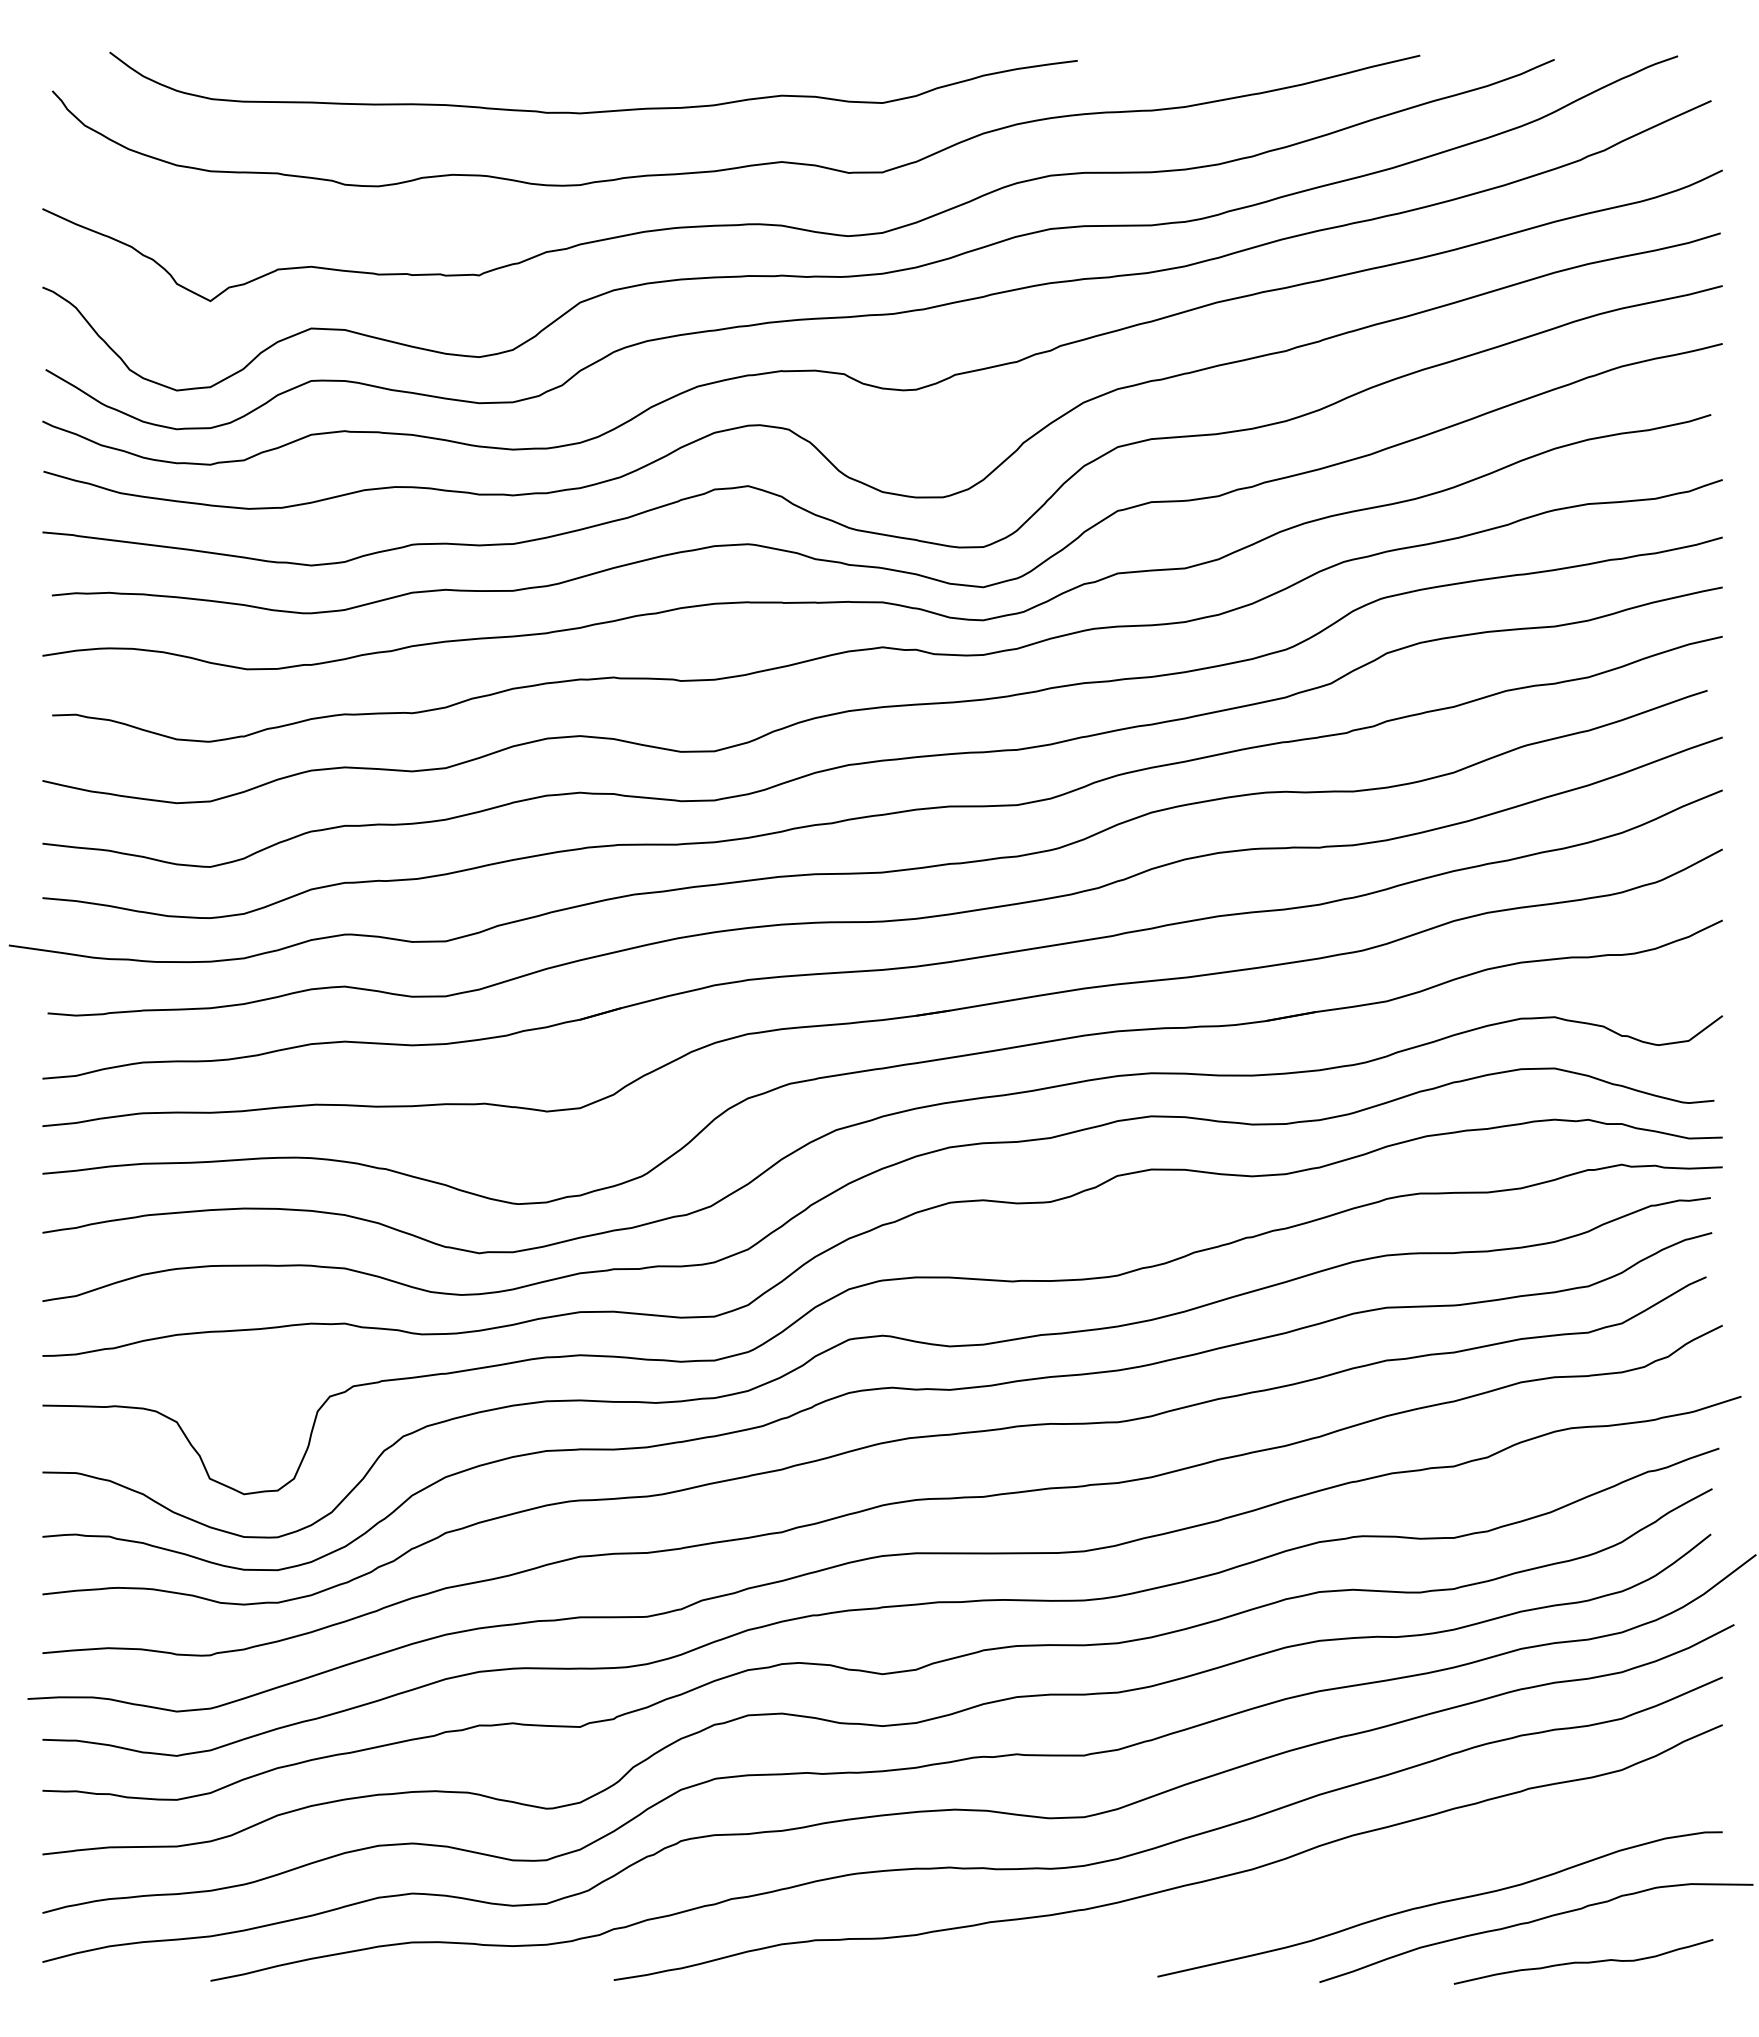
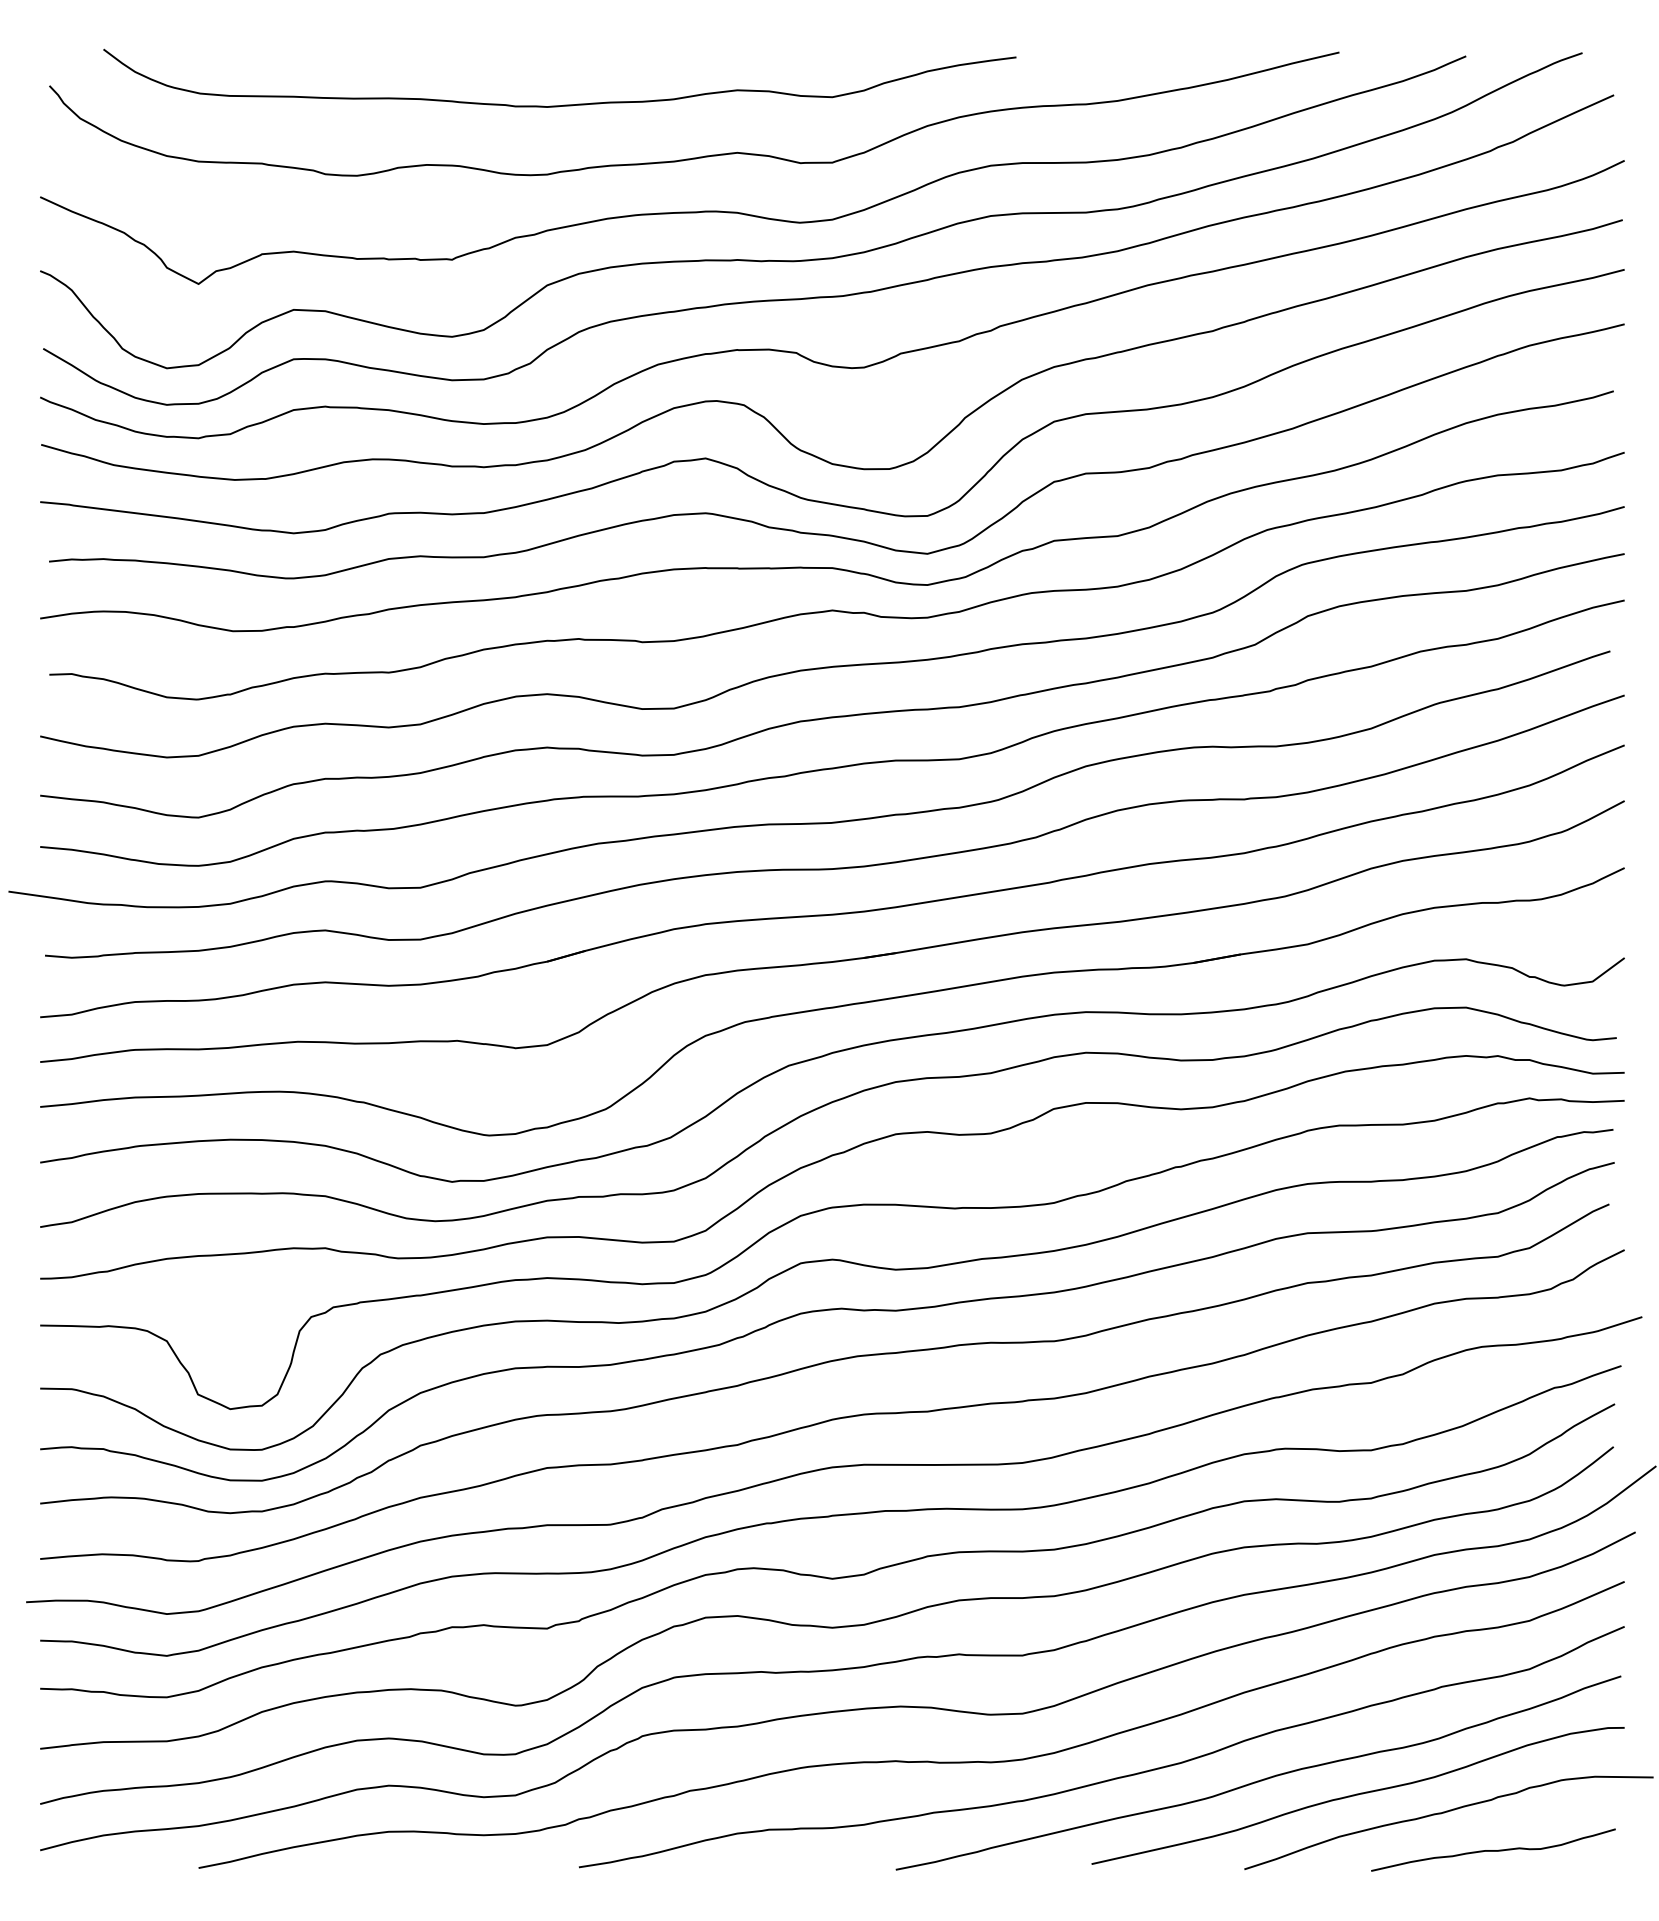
curve: (1338, 1886) -> (1262, 1779), added

